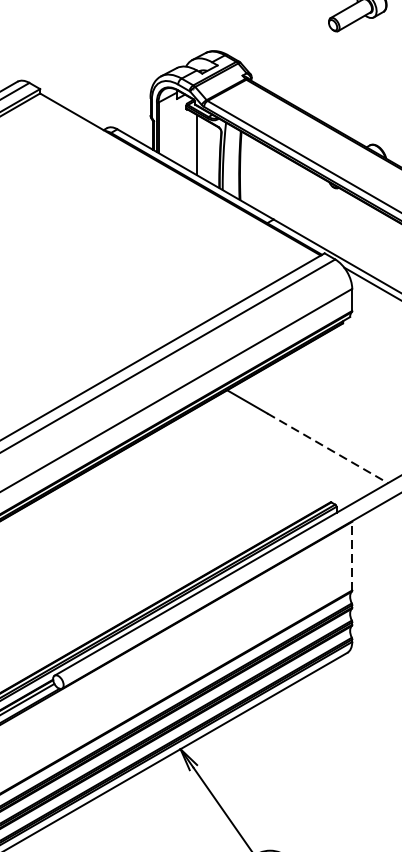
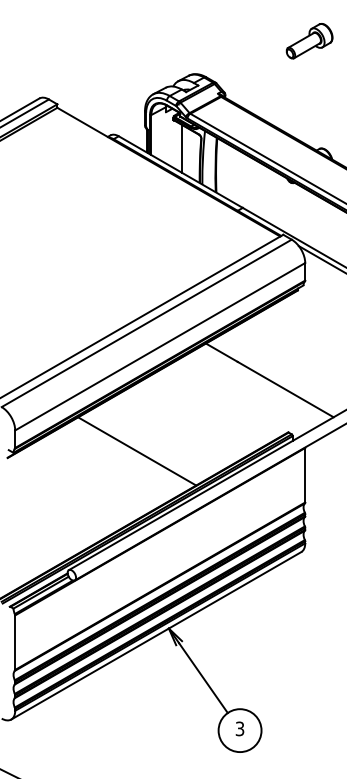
line: (328, 448) -> (286, 389), dashed -> solid
line: (141, 526) -> (137, 451), added
line: (352, 555) -> (305, 474), dashed -> solid

